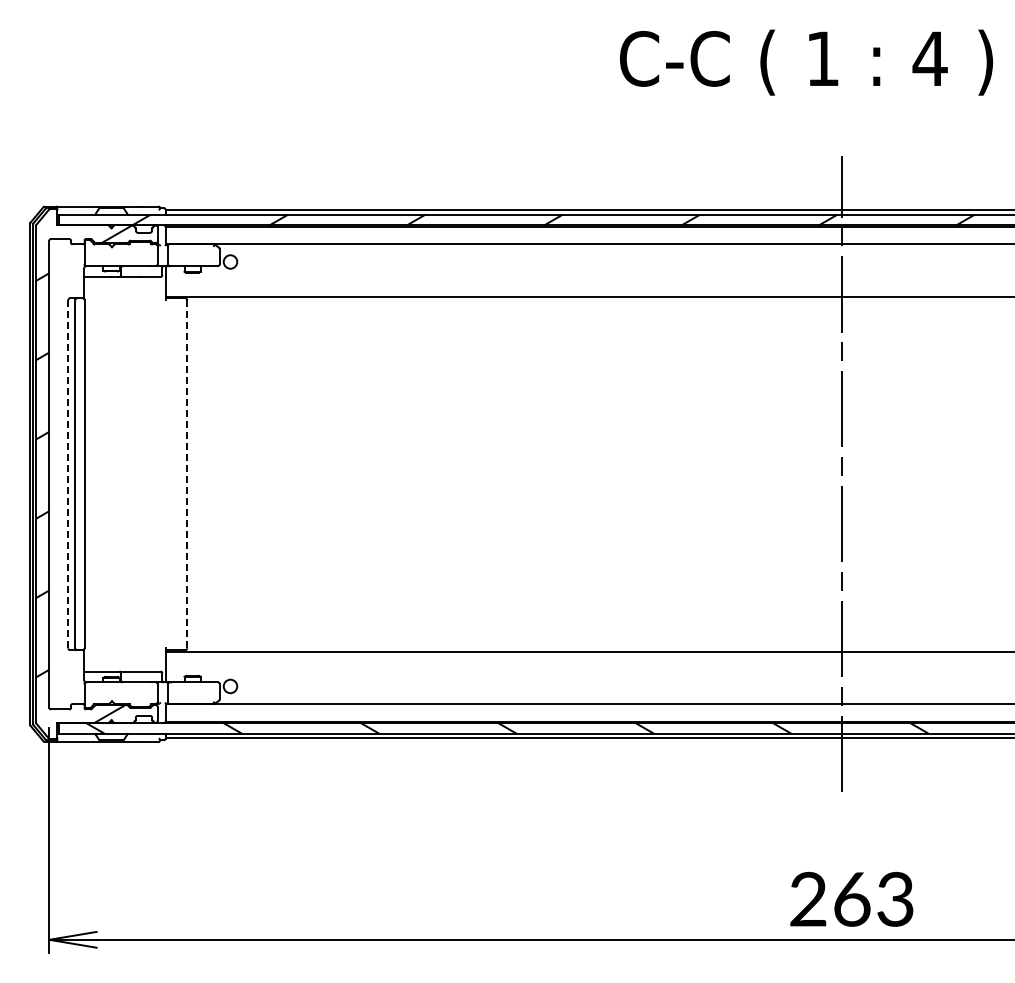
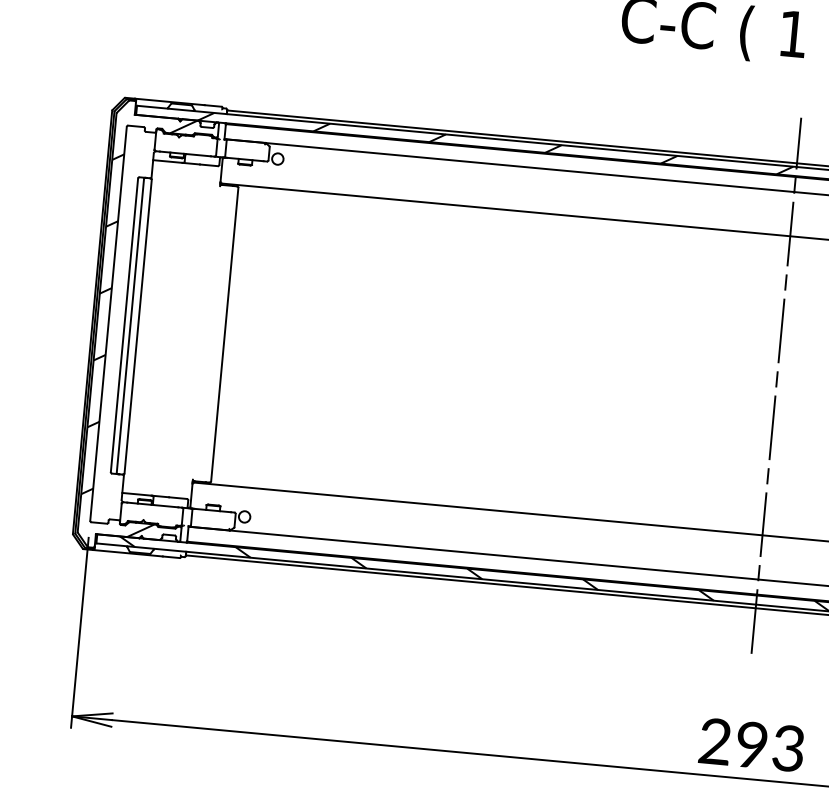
line: (187, 473) -> (225, 334), dashed -> solid
line: (68, 474) -> (124, 325), dashed -> solid
text: (852, 898) -> (752, 744), 263 -> 293

